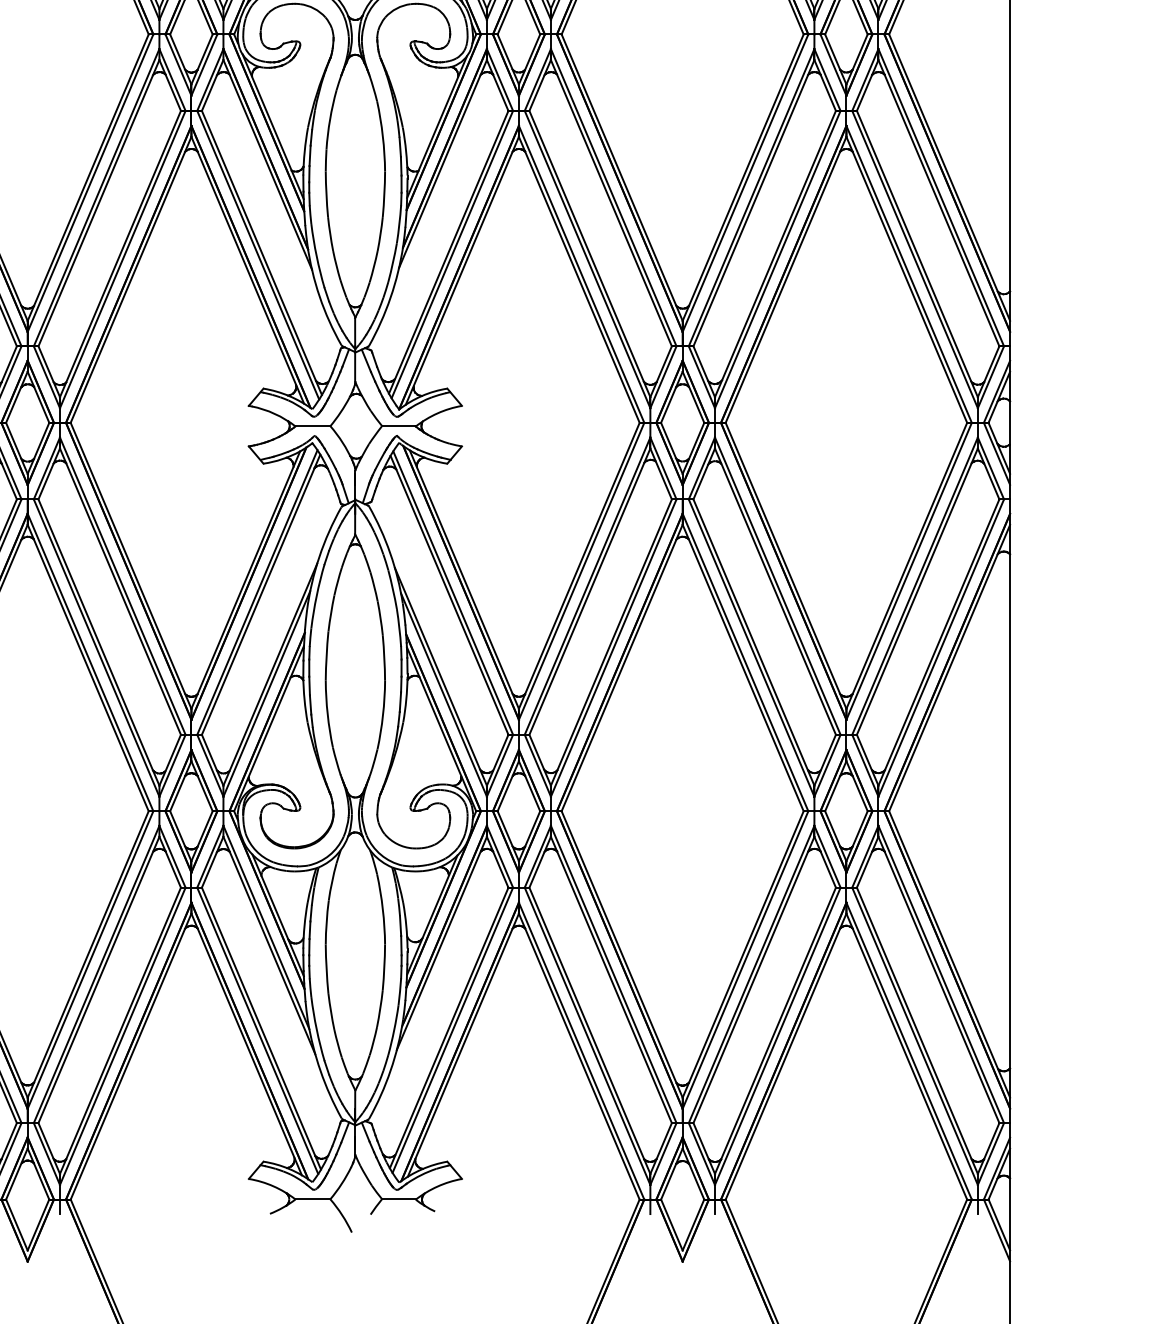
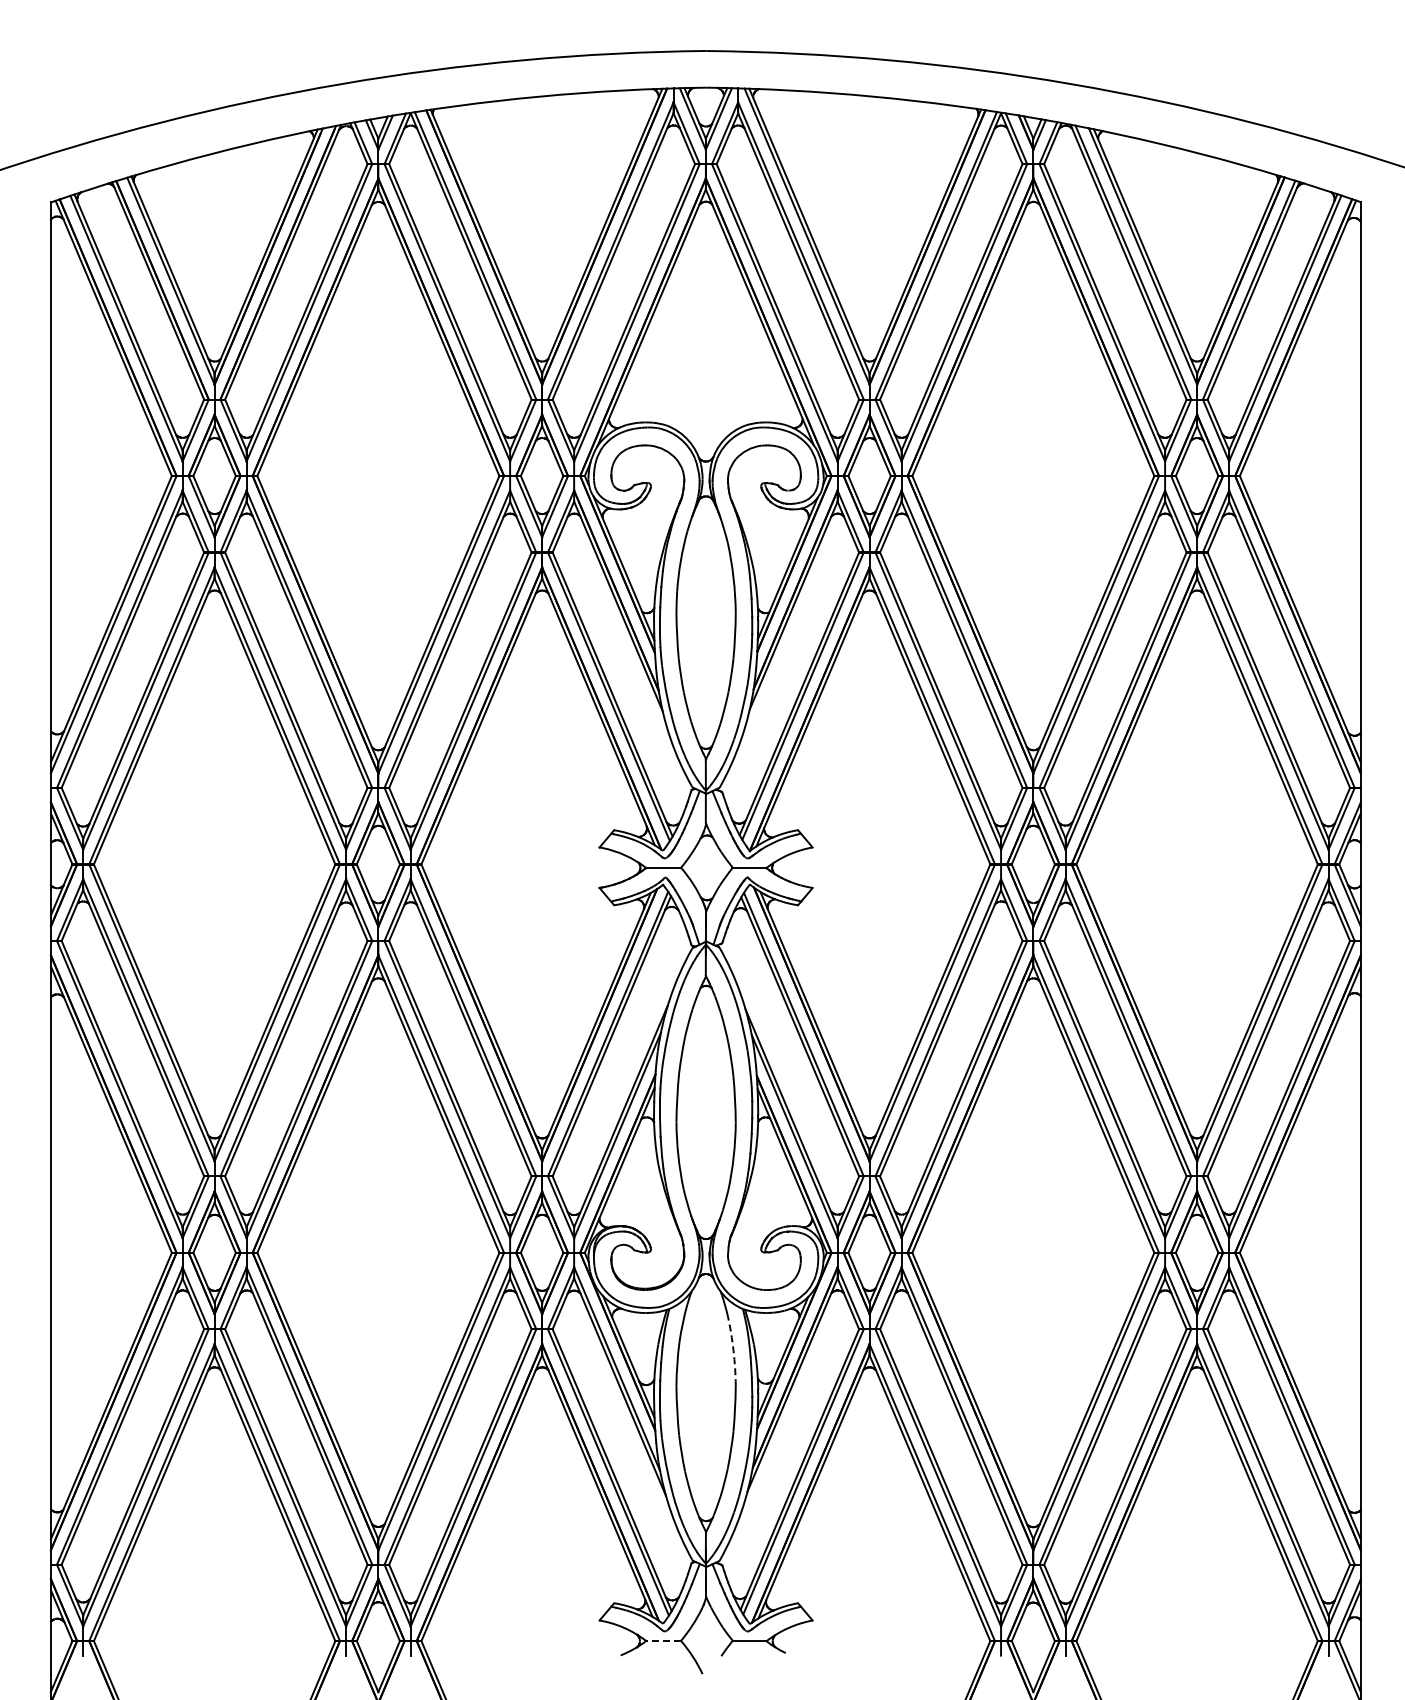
arc: (382, 908) -> (733, 1350), solid -> dashed
line: (312, 1198) -> (663, 1640), solid -> dashed

